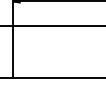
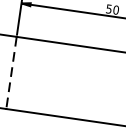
line: (13, 52) -> (11, 73), solid -> dashed

